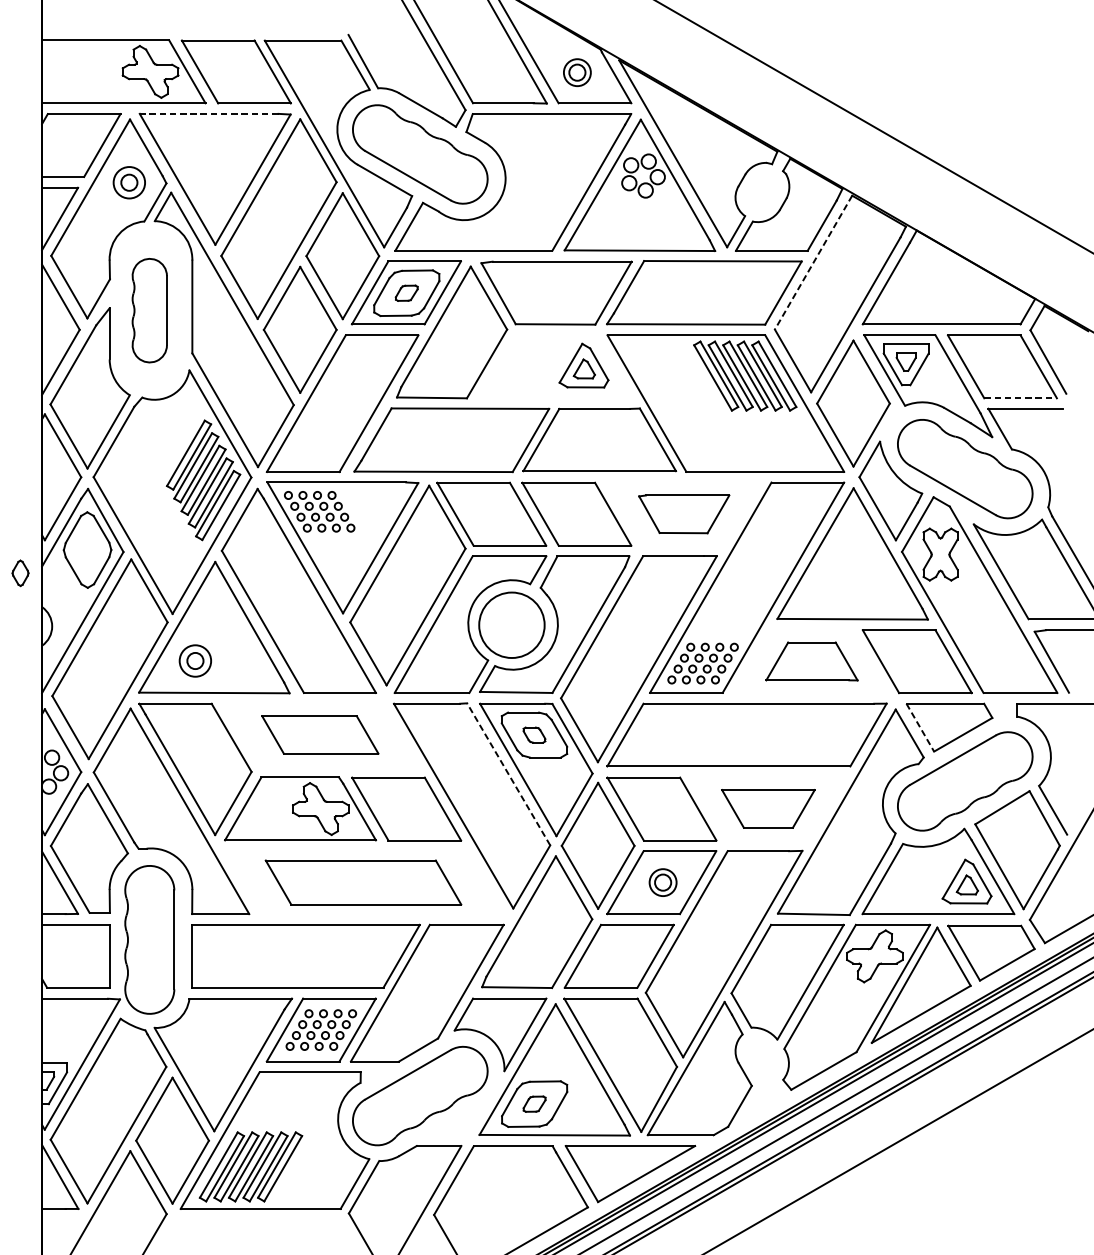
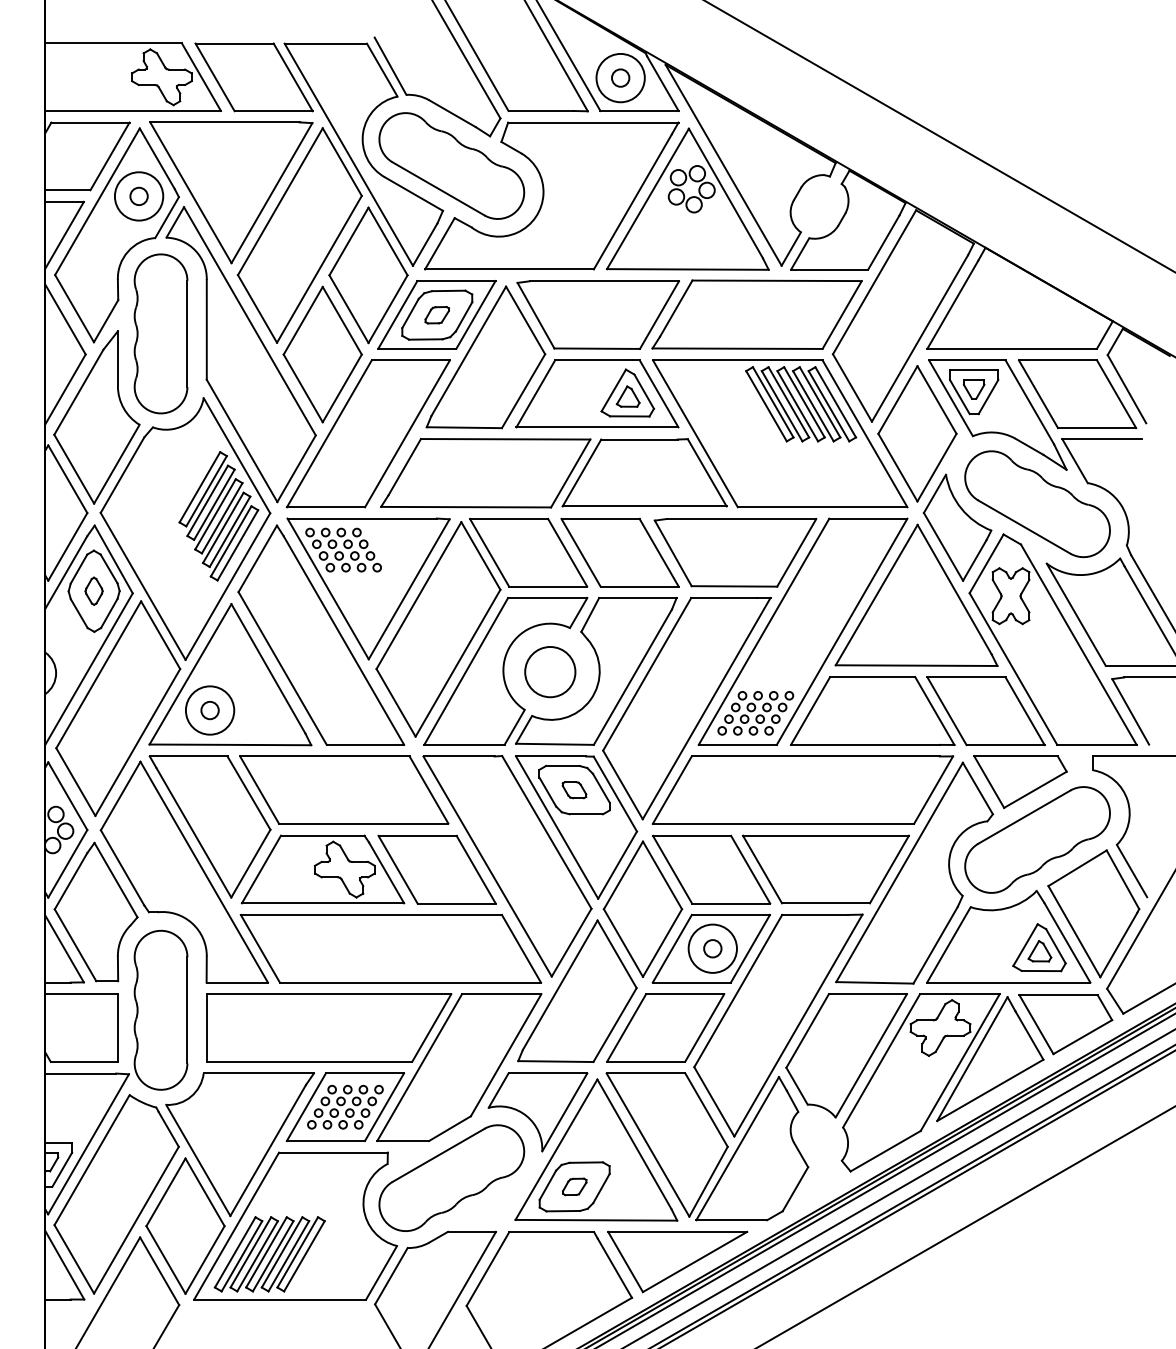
circle: (577, 72) -> (620, 77), size x1.67
line: (208, 113) -> (224, 122), dashed -> solid
circle: (128, 182) -> (138, 196), size x1.43
line: (813, 262) -> (874, 282), dashed -> solid
part: (149, 310) -> (160, 333), size x1.43
part: (555, 366) -> (597, 393), added
line: (1020, 398) -> (1097, 428), dashed -> solid
part: (684, 514) -> (735, 552), size x1.67
part: (19, 572) -> (93, 590), moved
circle: (512, 625) -> (550, 672), size x0.71
circle: (194, 660) -> (209, 710), size x1.43
part: (811, 660) -> (872, 710), size x1.67
line: (920, 727) -> (989, 782), dashed -> solid
part: (320, 734) -> (344, 789), size x1.67
line: (508, 773) -> (546, 831), dashed -> solid
part: (767, 808) -> (825, 869), size x1.67
part: (363, 882) -> (390, 948), size x1.43
circle: (662, 882) -> (712, 948), size x1.67

